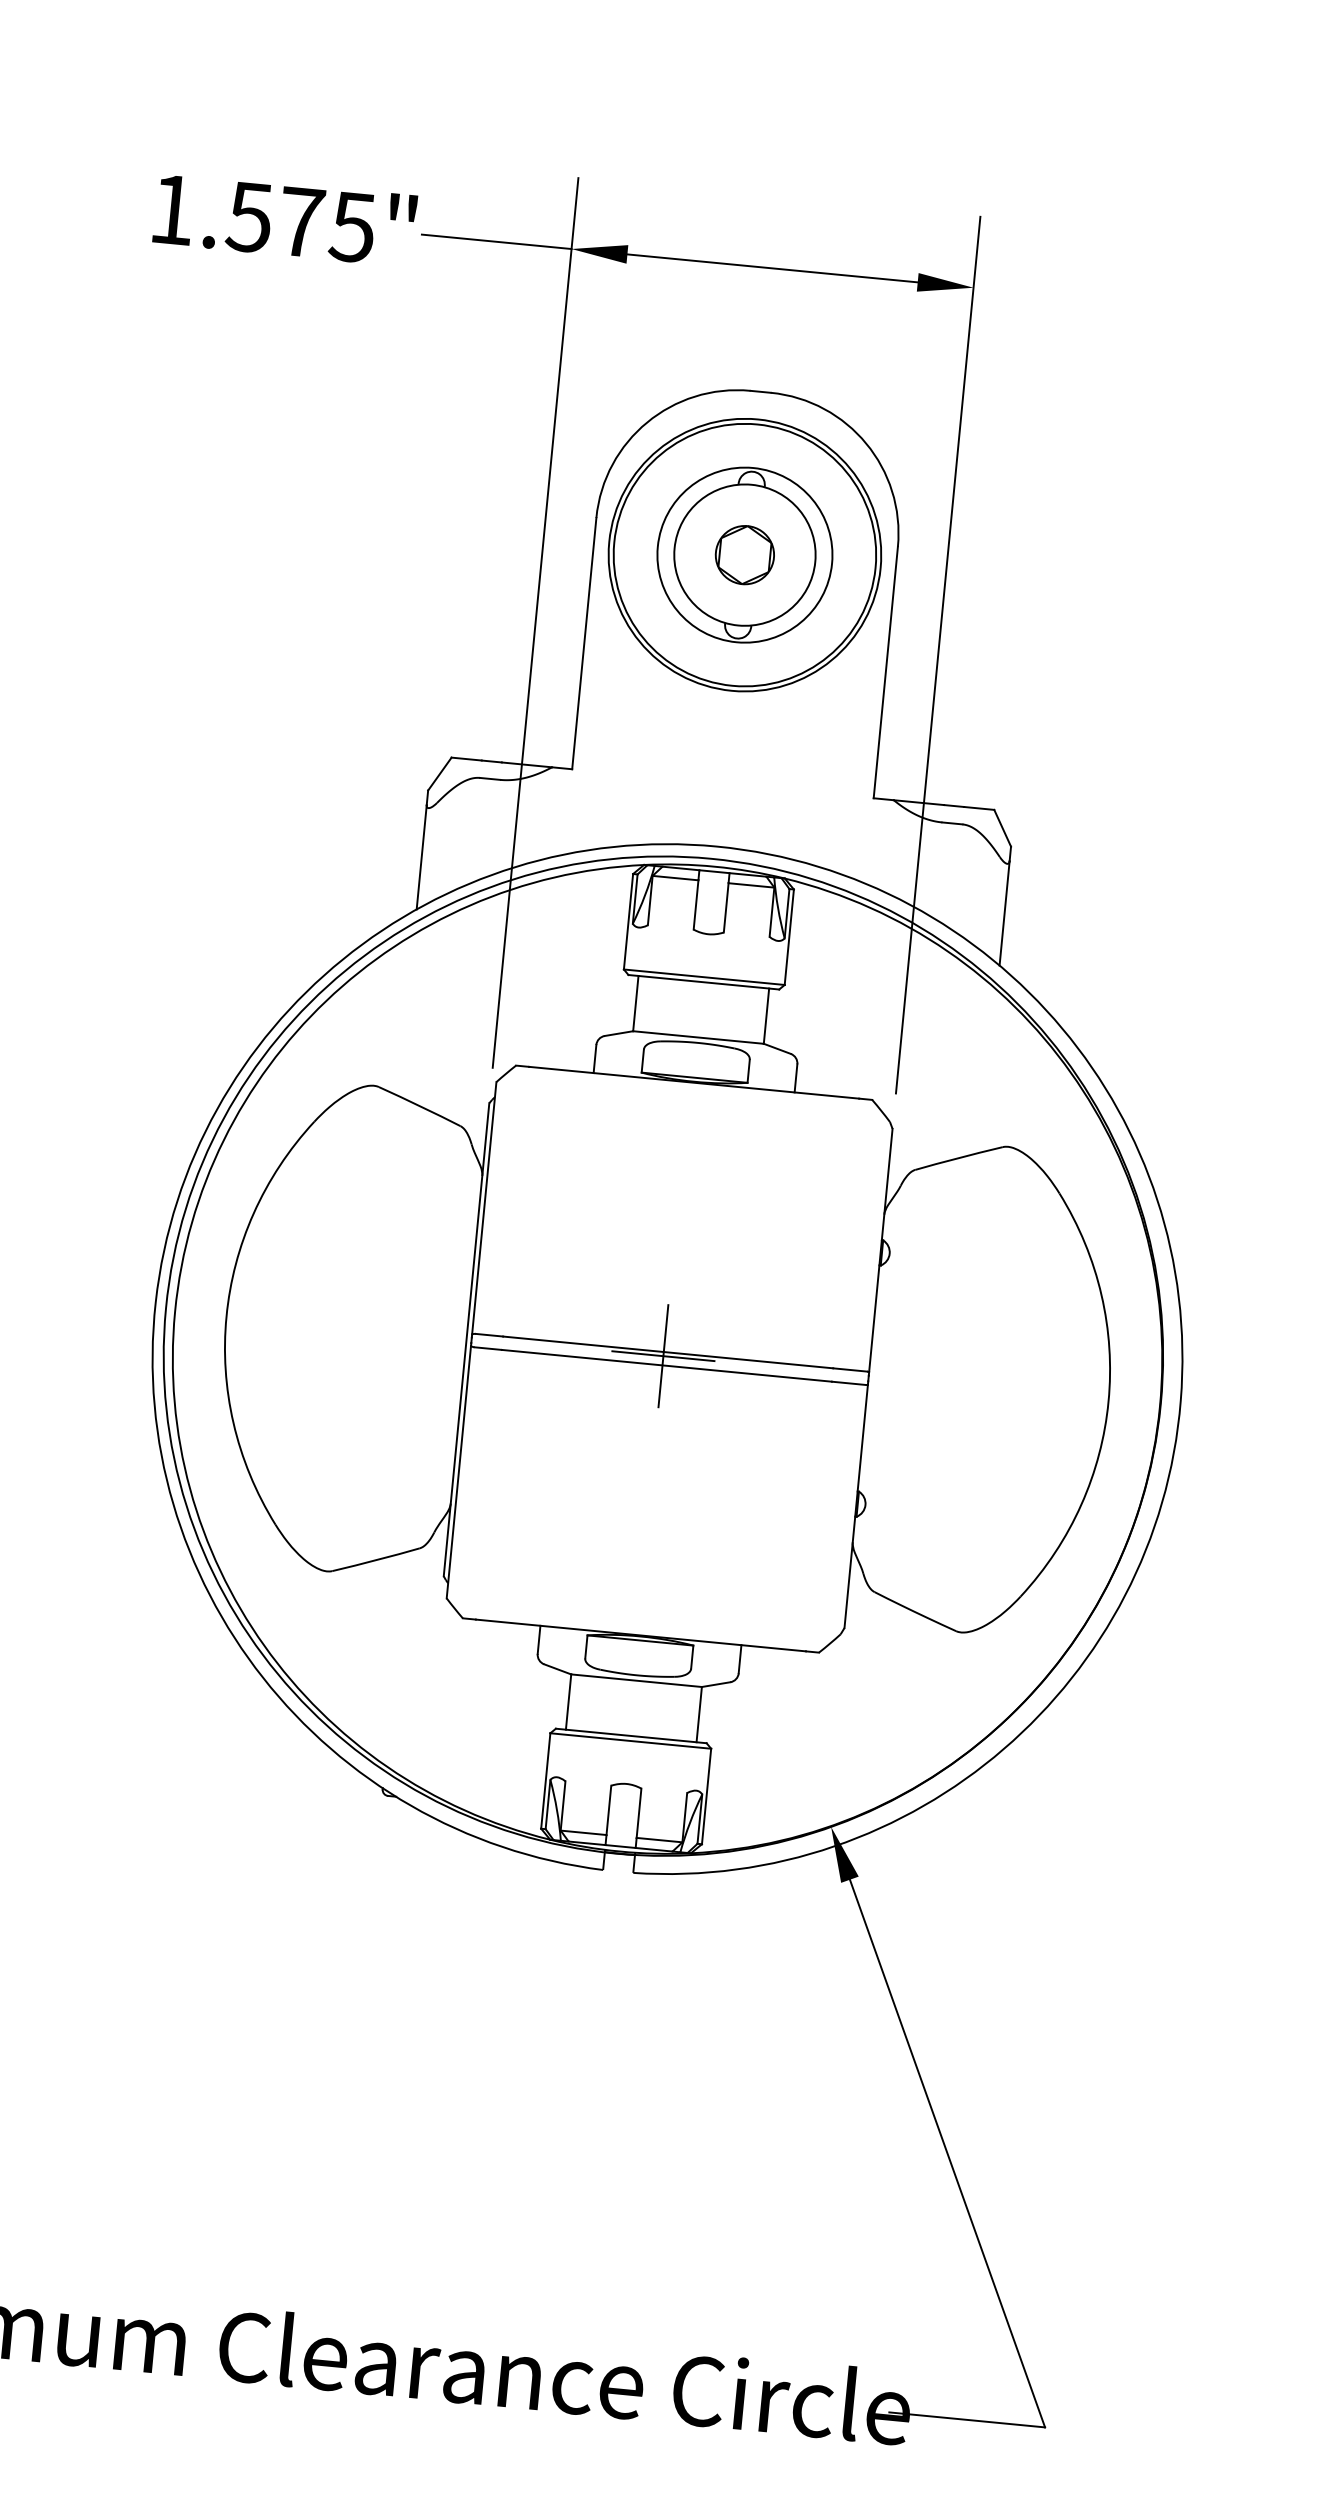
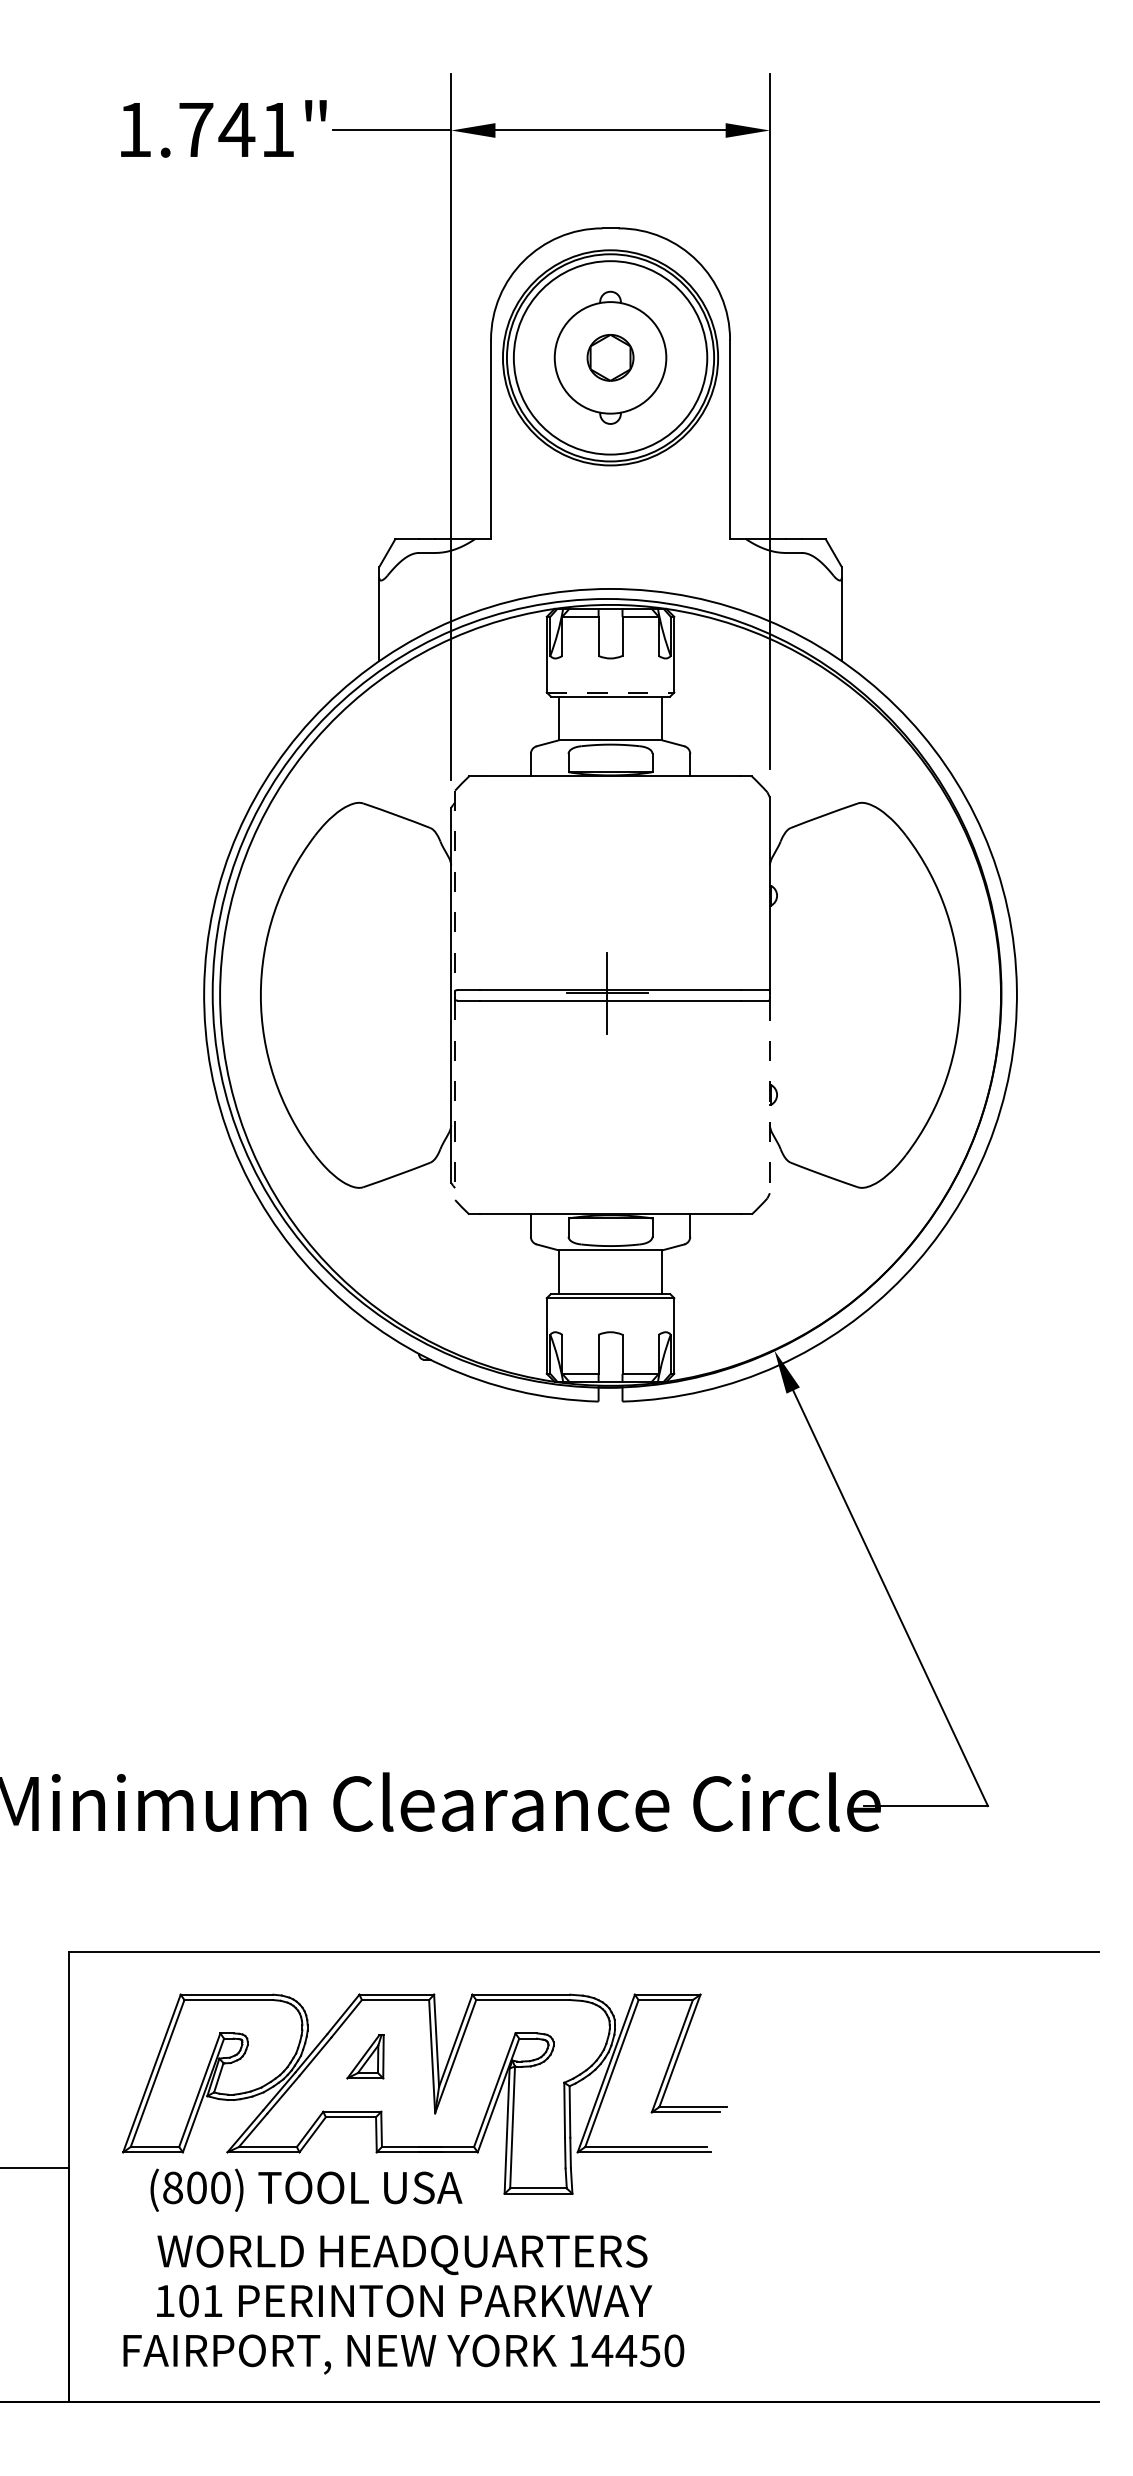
text: (300, 222) -> (236, 130), 1.575" -> 1.741"
circle: (744, 554) -> (610, 357), size x1.4
line: (704, 977) -> (610, 692), solid -> dashed
line: (484, 1208) -> (455, 890), solid -> dashed
line: (459, 1472) -> (455, 1100), solid -> dashed
line: (855, 1507) -> (769, 1097), solid -> dashed

